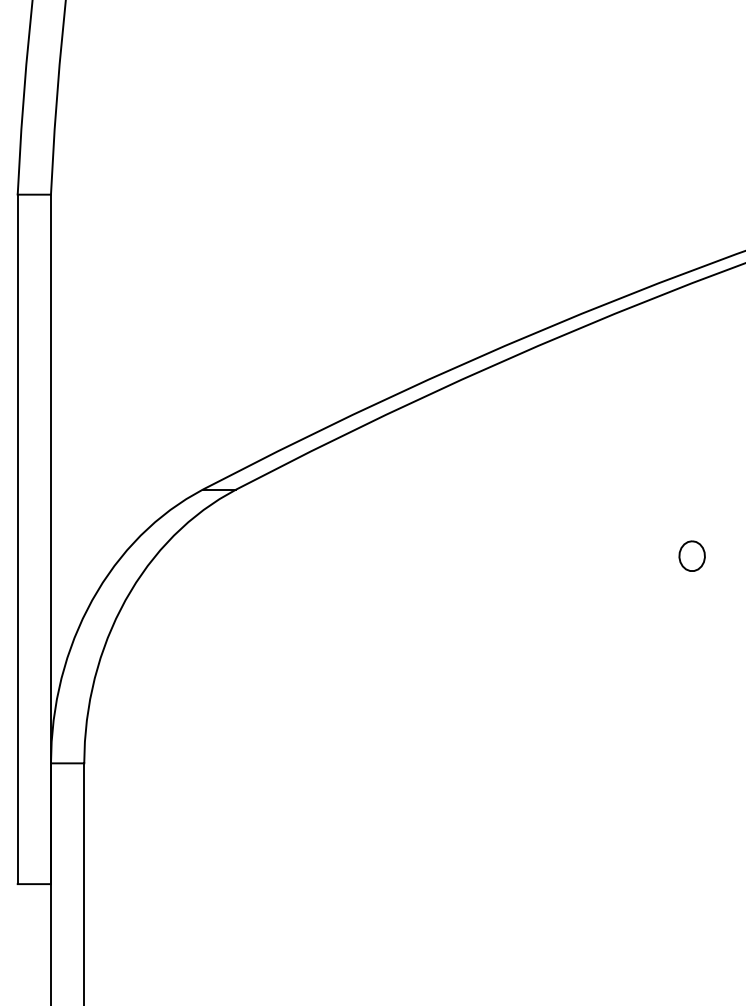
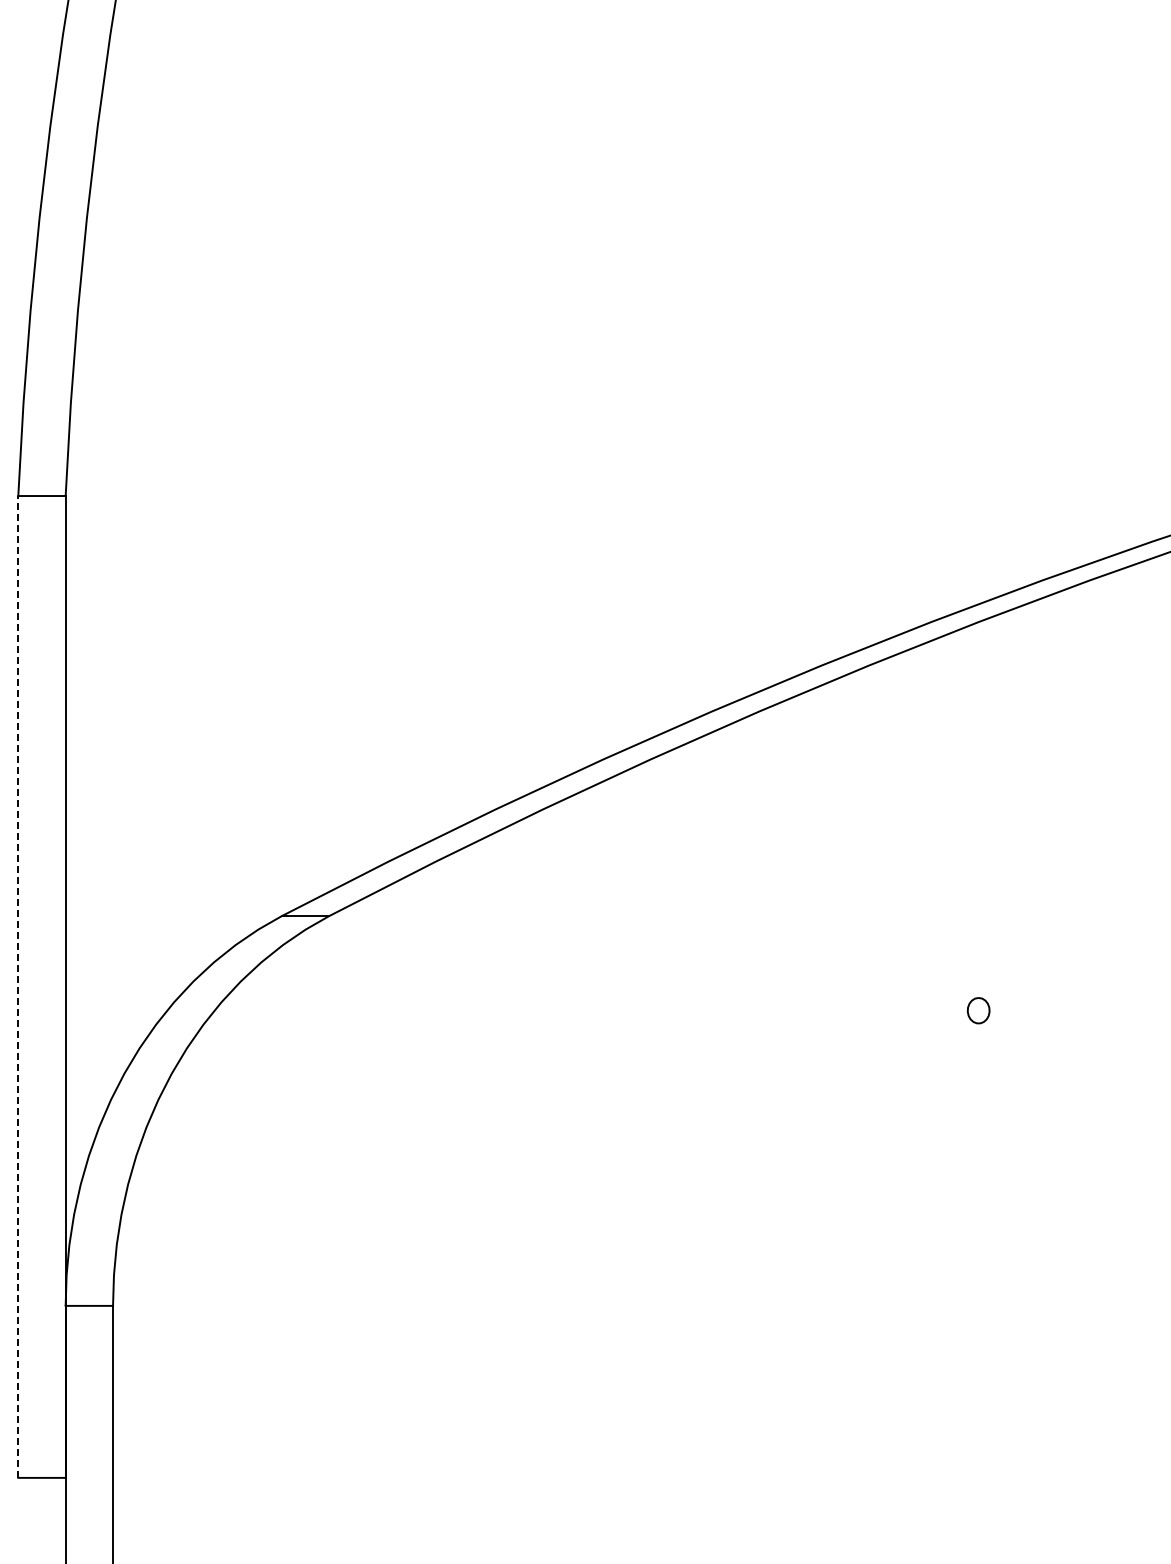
line: (17, 539) -> (18, 986), solid -> dashed
part: (691, 555) -> (978, 1010), size x0.6

